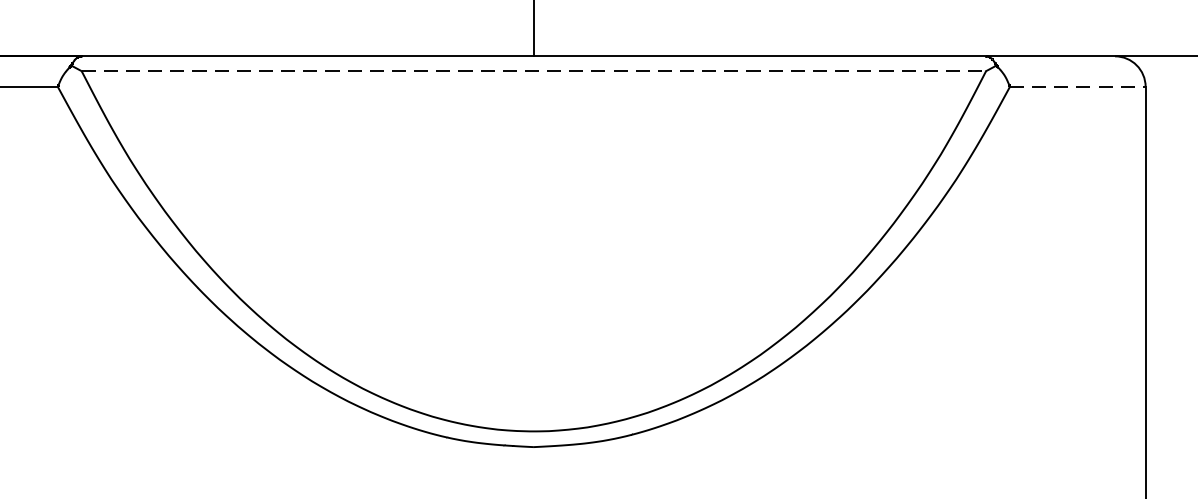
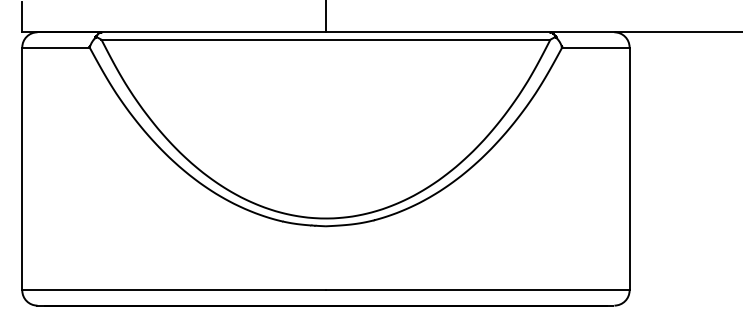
line: (535, 70) -> (326, 39), dashed -> solid
line: (1076, 86) -> (595, 47), dashed -> solid

